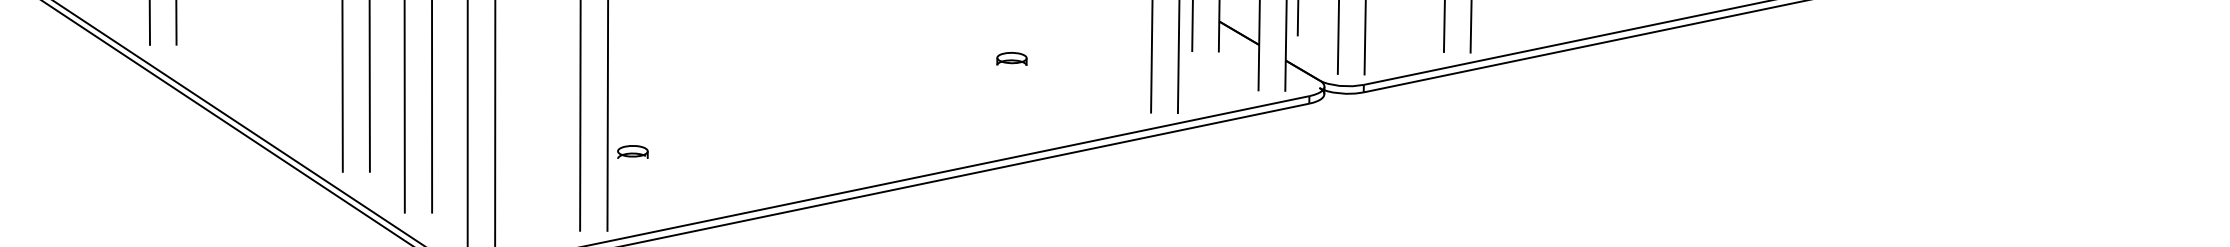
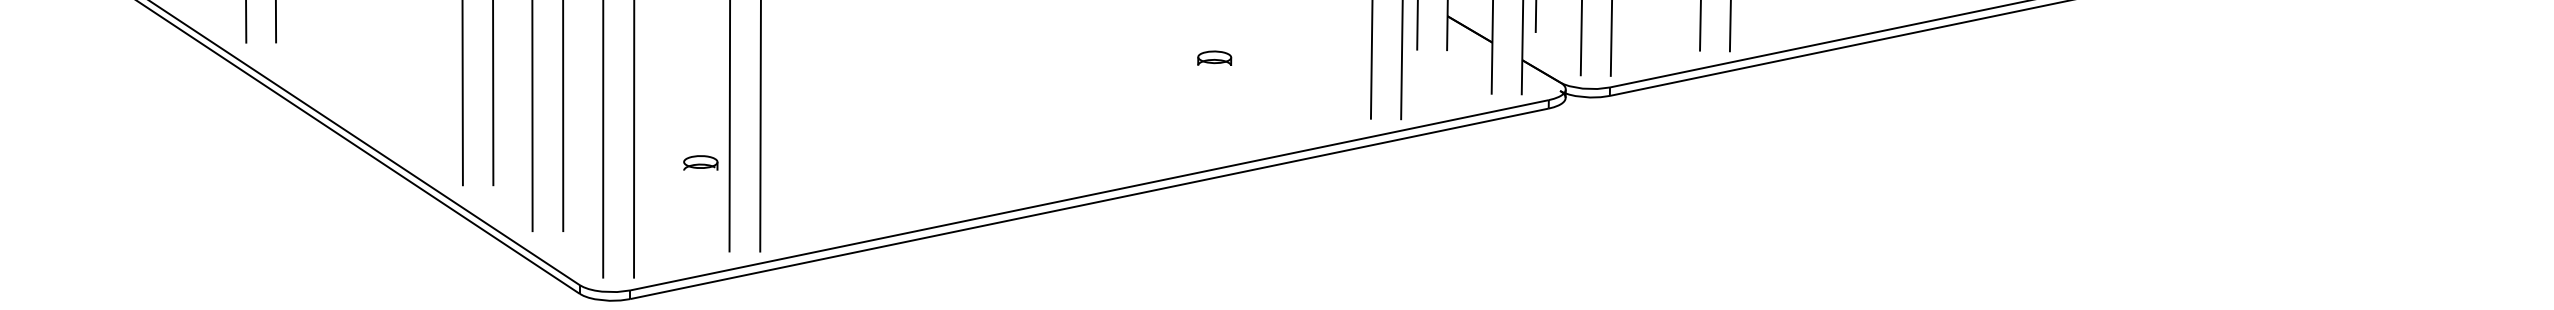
part: (632, 151) -> (700, 162), moved

